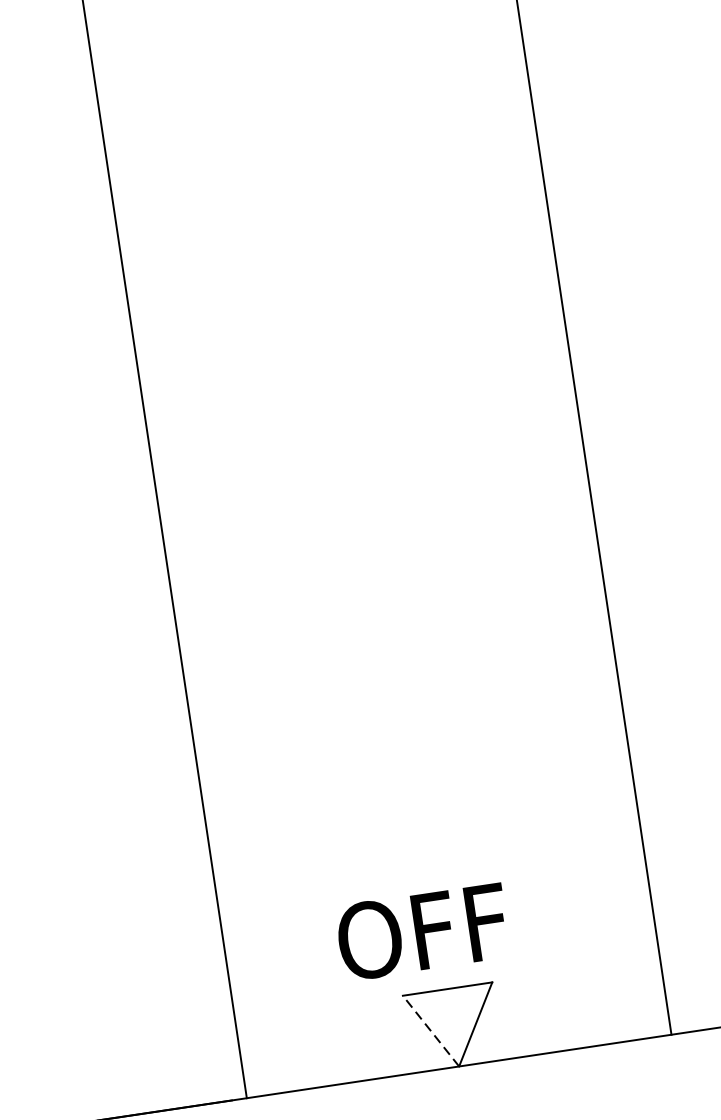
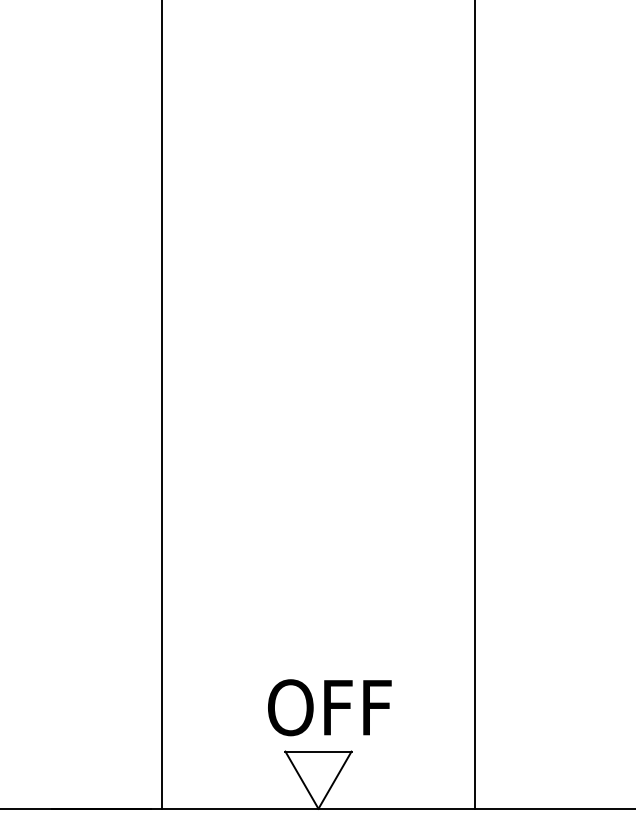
text: (422, 931) -> (329, 707), moved
line: (430, 1030) -> (301, 779), dashed -> solid

